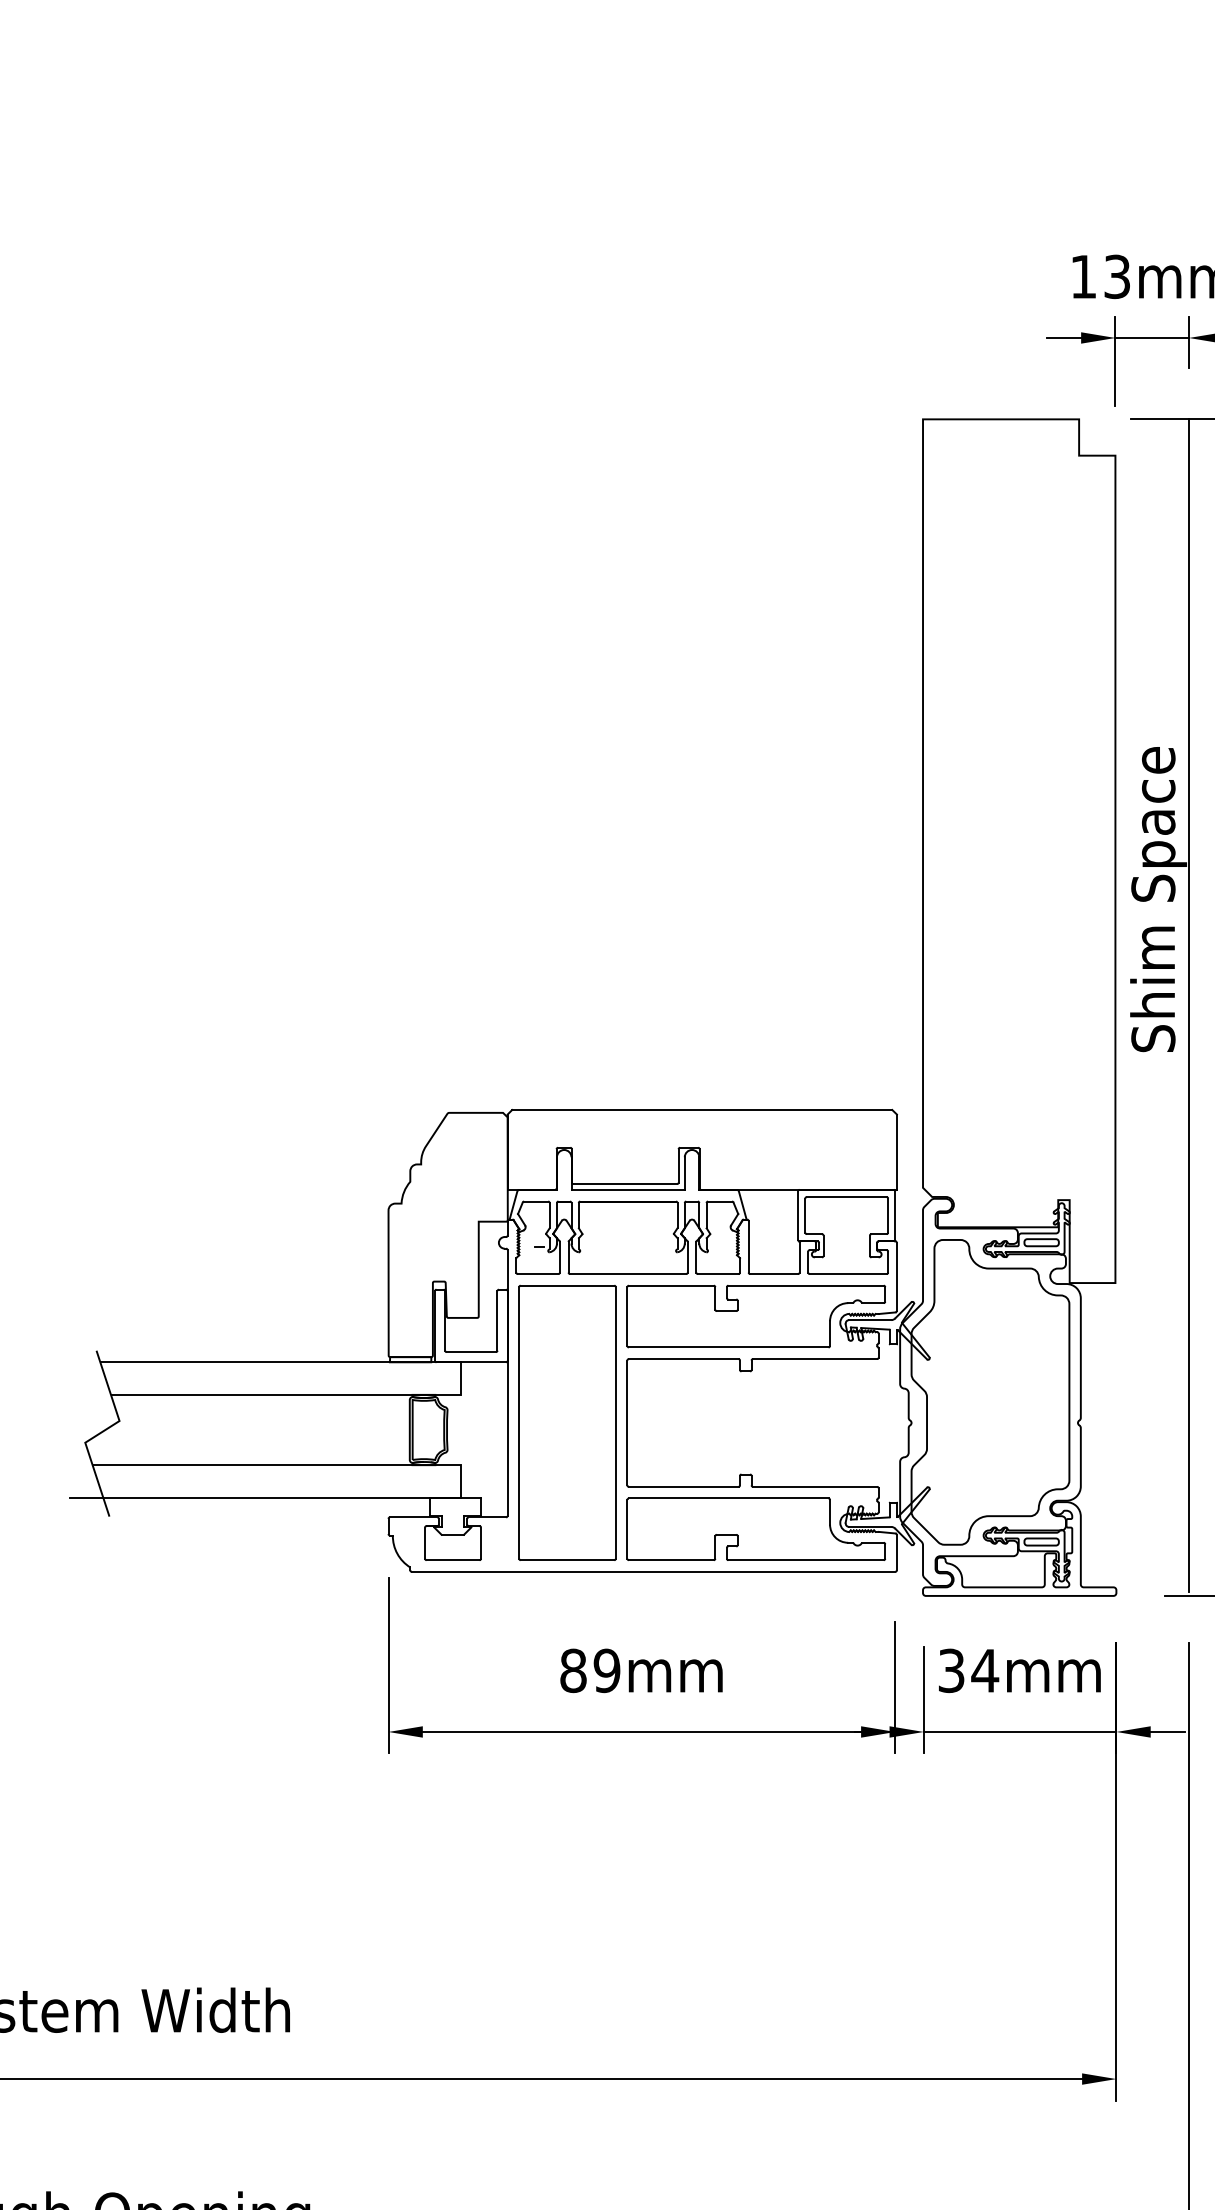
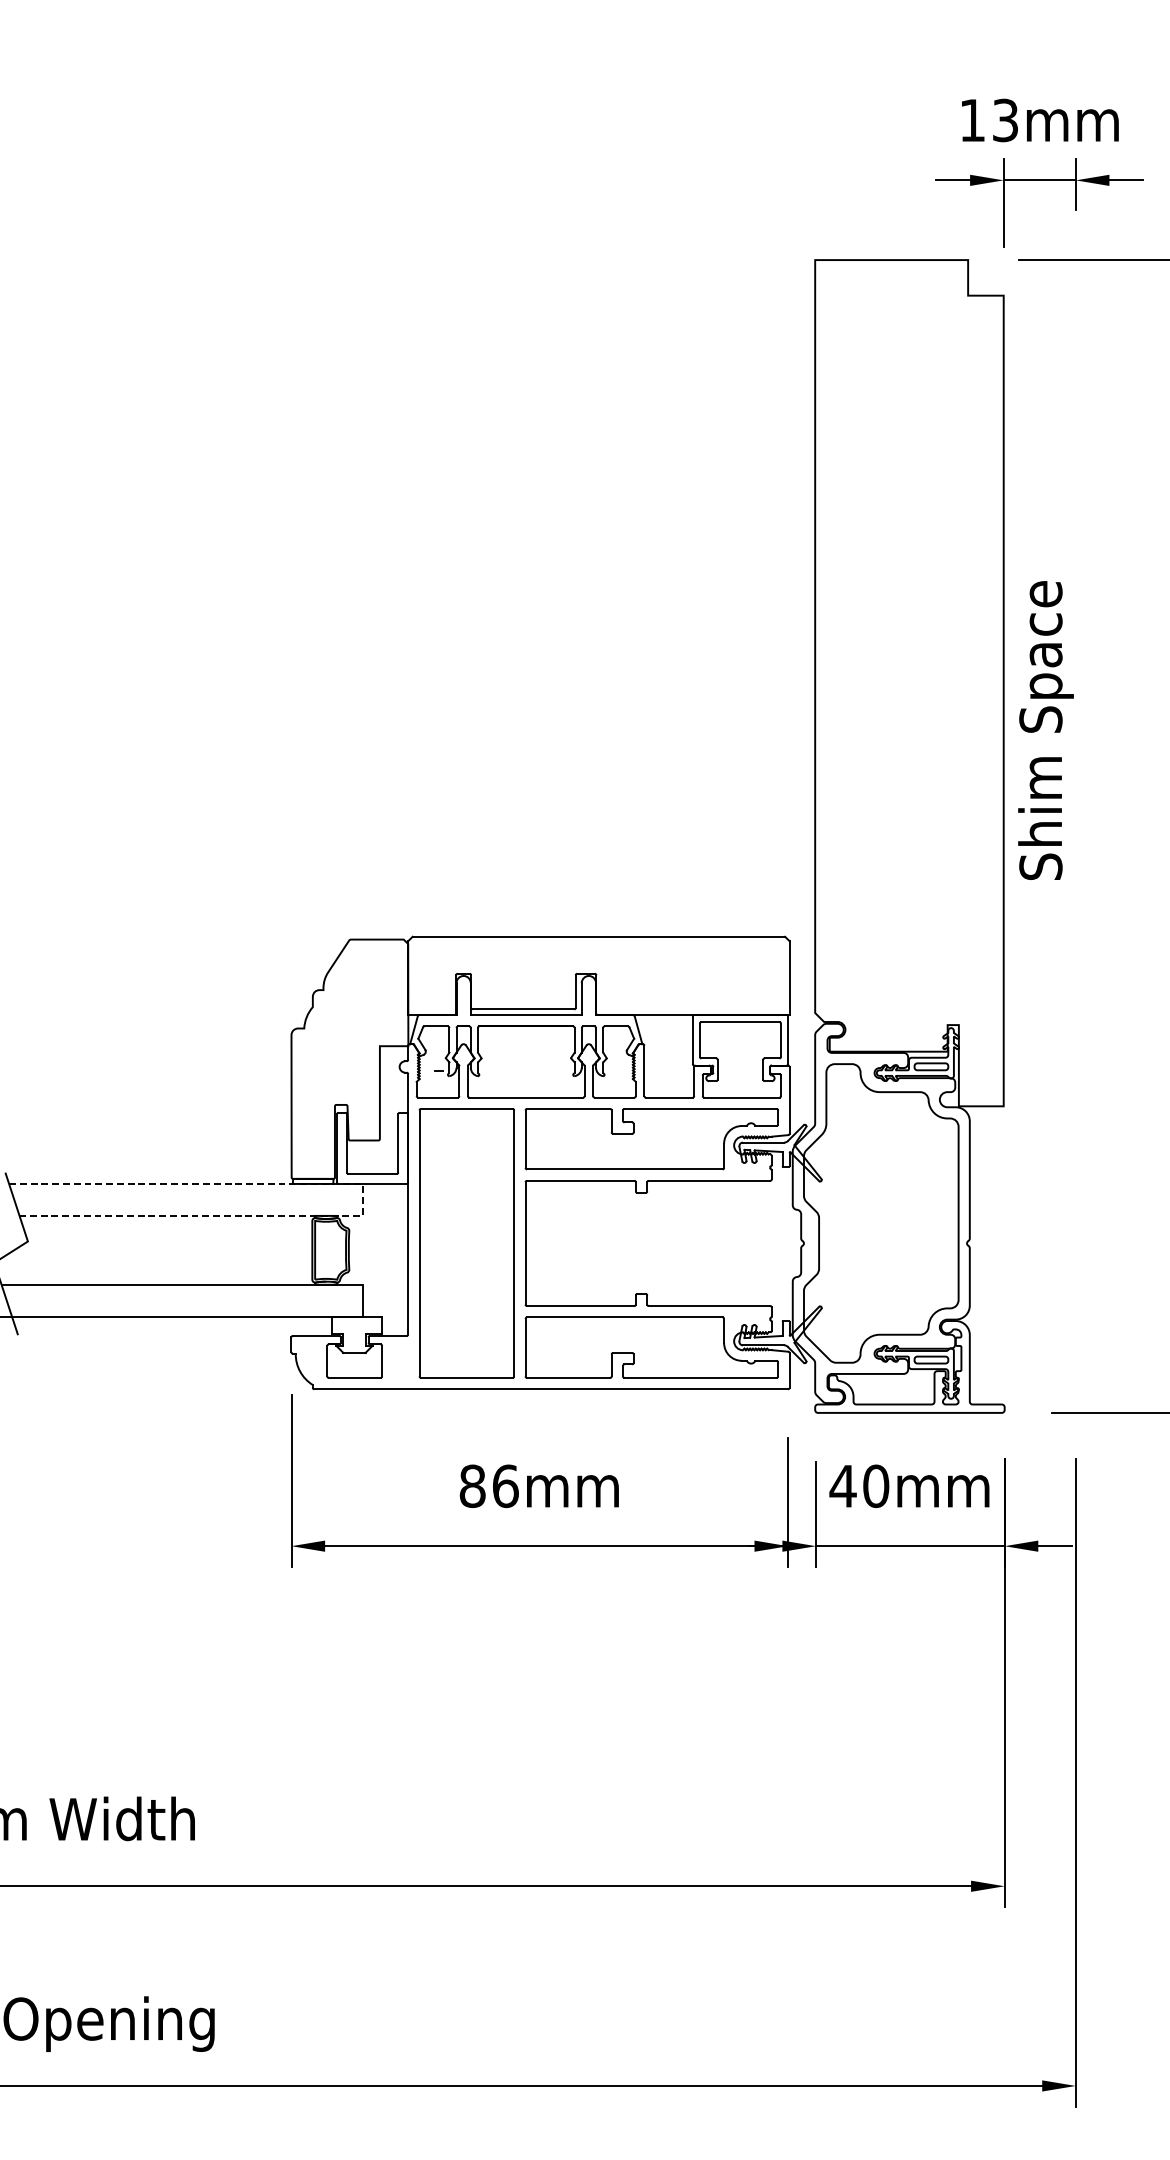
line: (1189, 1005) -> (1076, 834), removed
line: (461, 1374) -> (362, 1195), solid -> dashed
text: (606, 1670) -> (505, 1485), 89mm -> 86mm
text: (968, 1670) -> (859, 1485), 34mm -> 40mm

